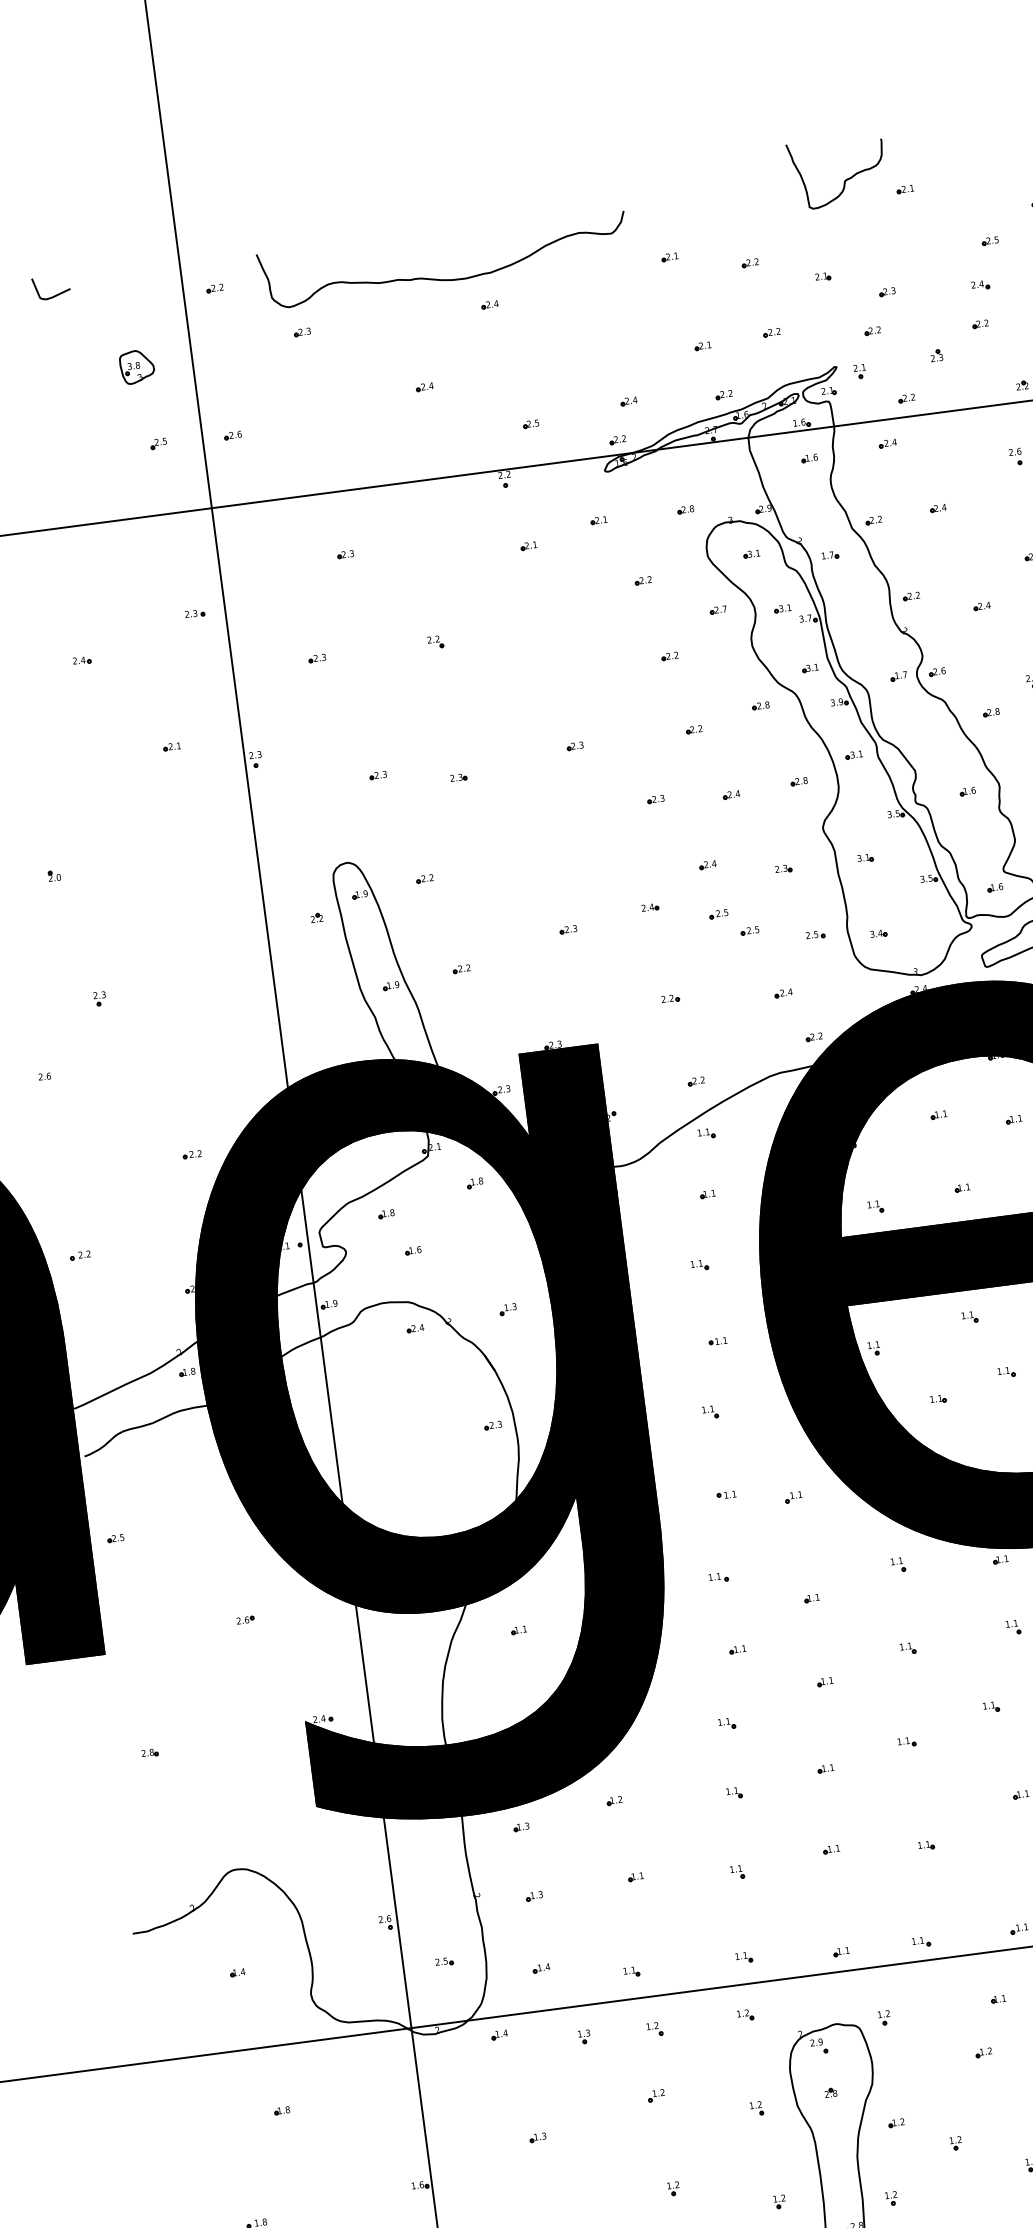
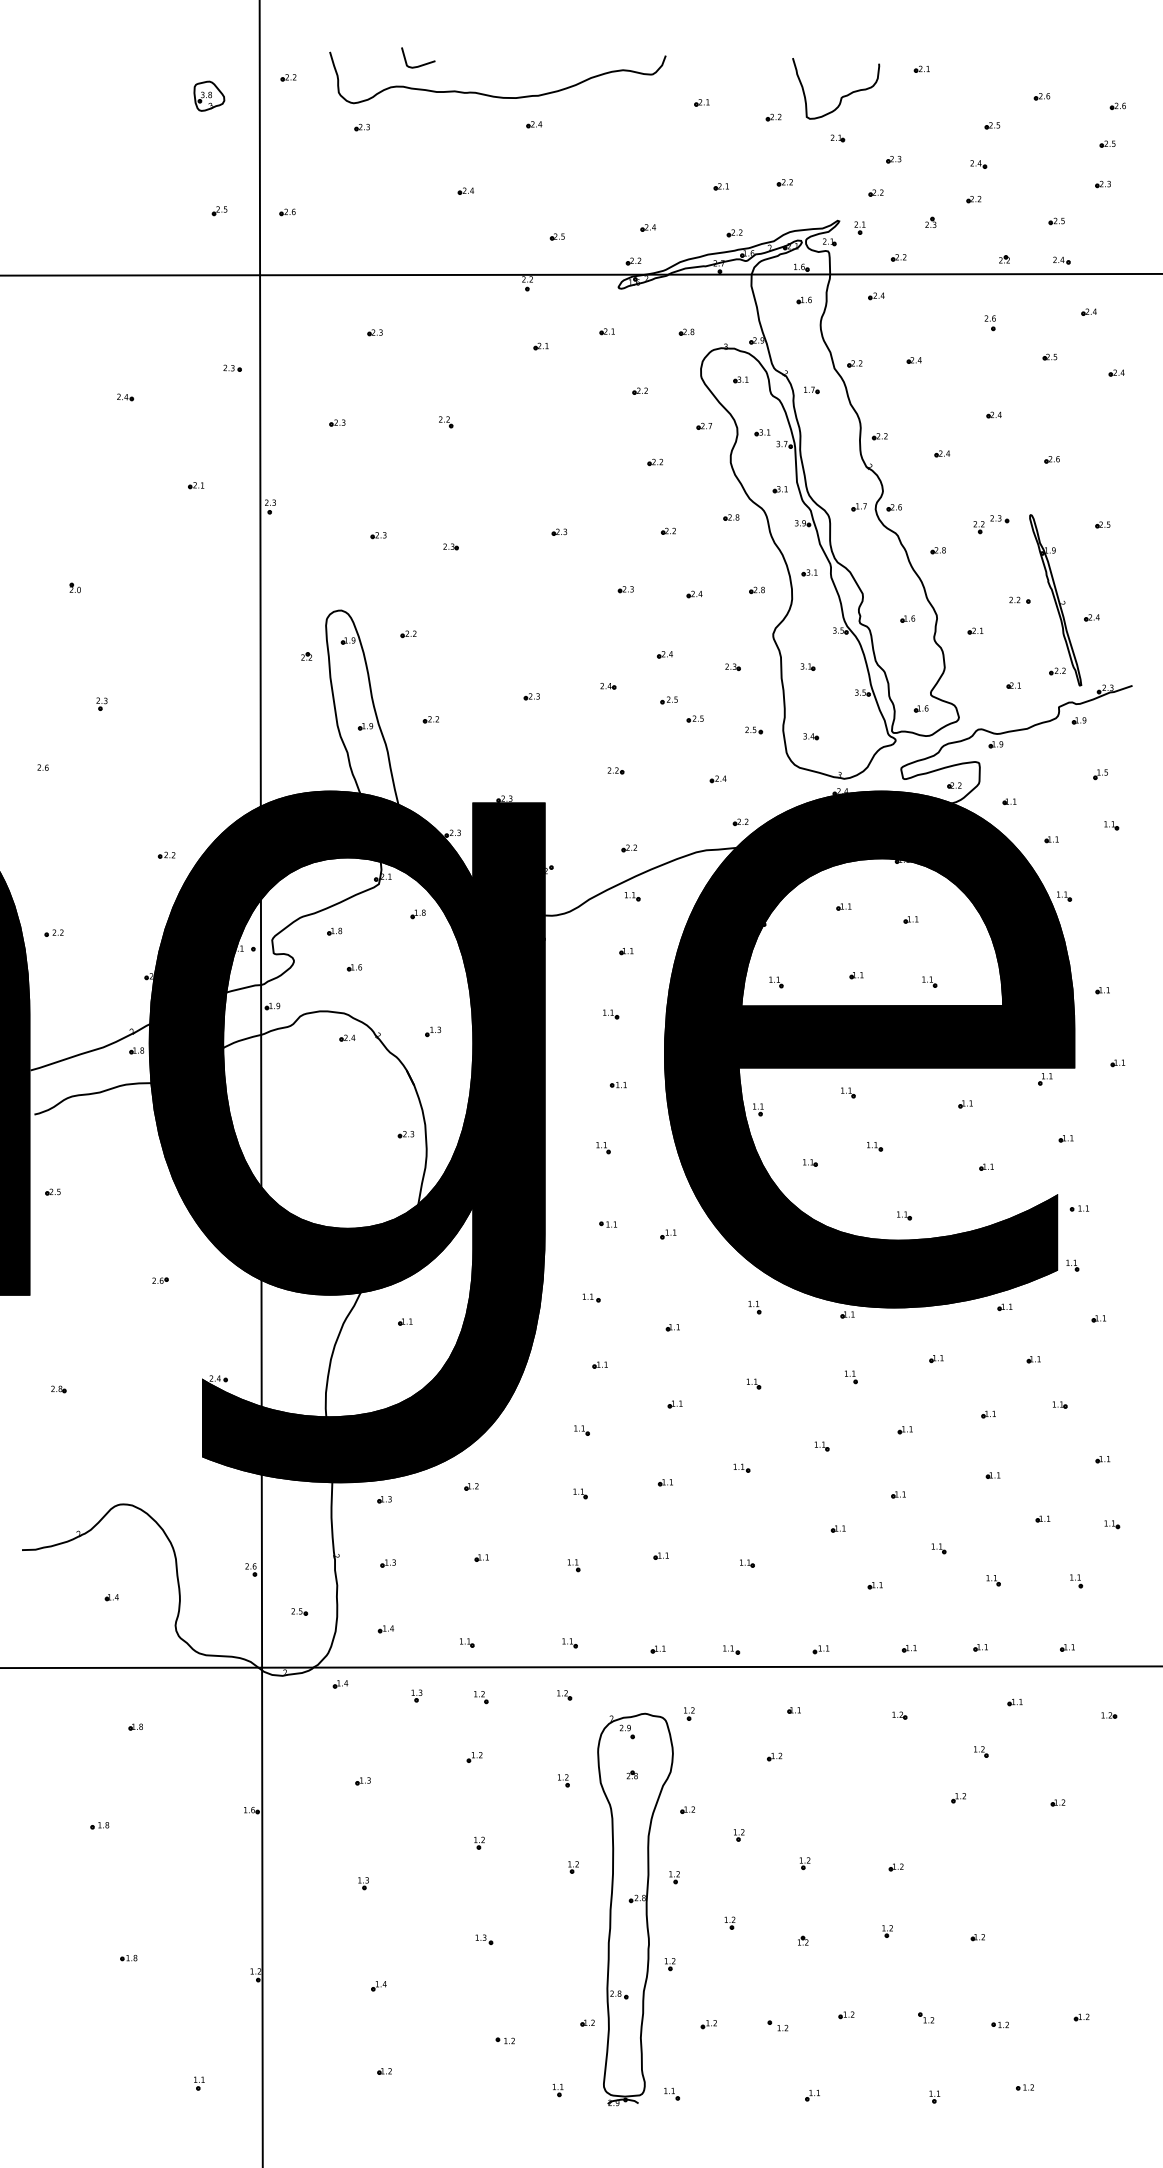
curve: (844, 179) -> (841, 96), moved
curve: (55, 294) -> (421, 64), moved
part: (137, 366) -> (209, 95), moved

